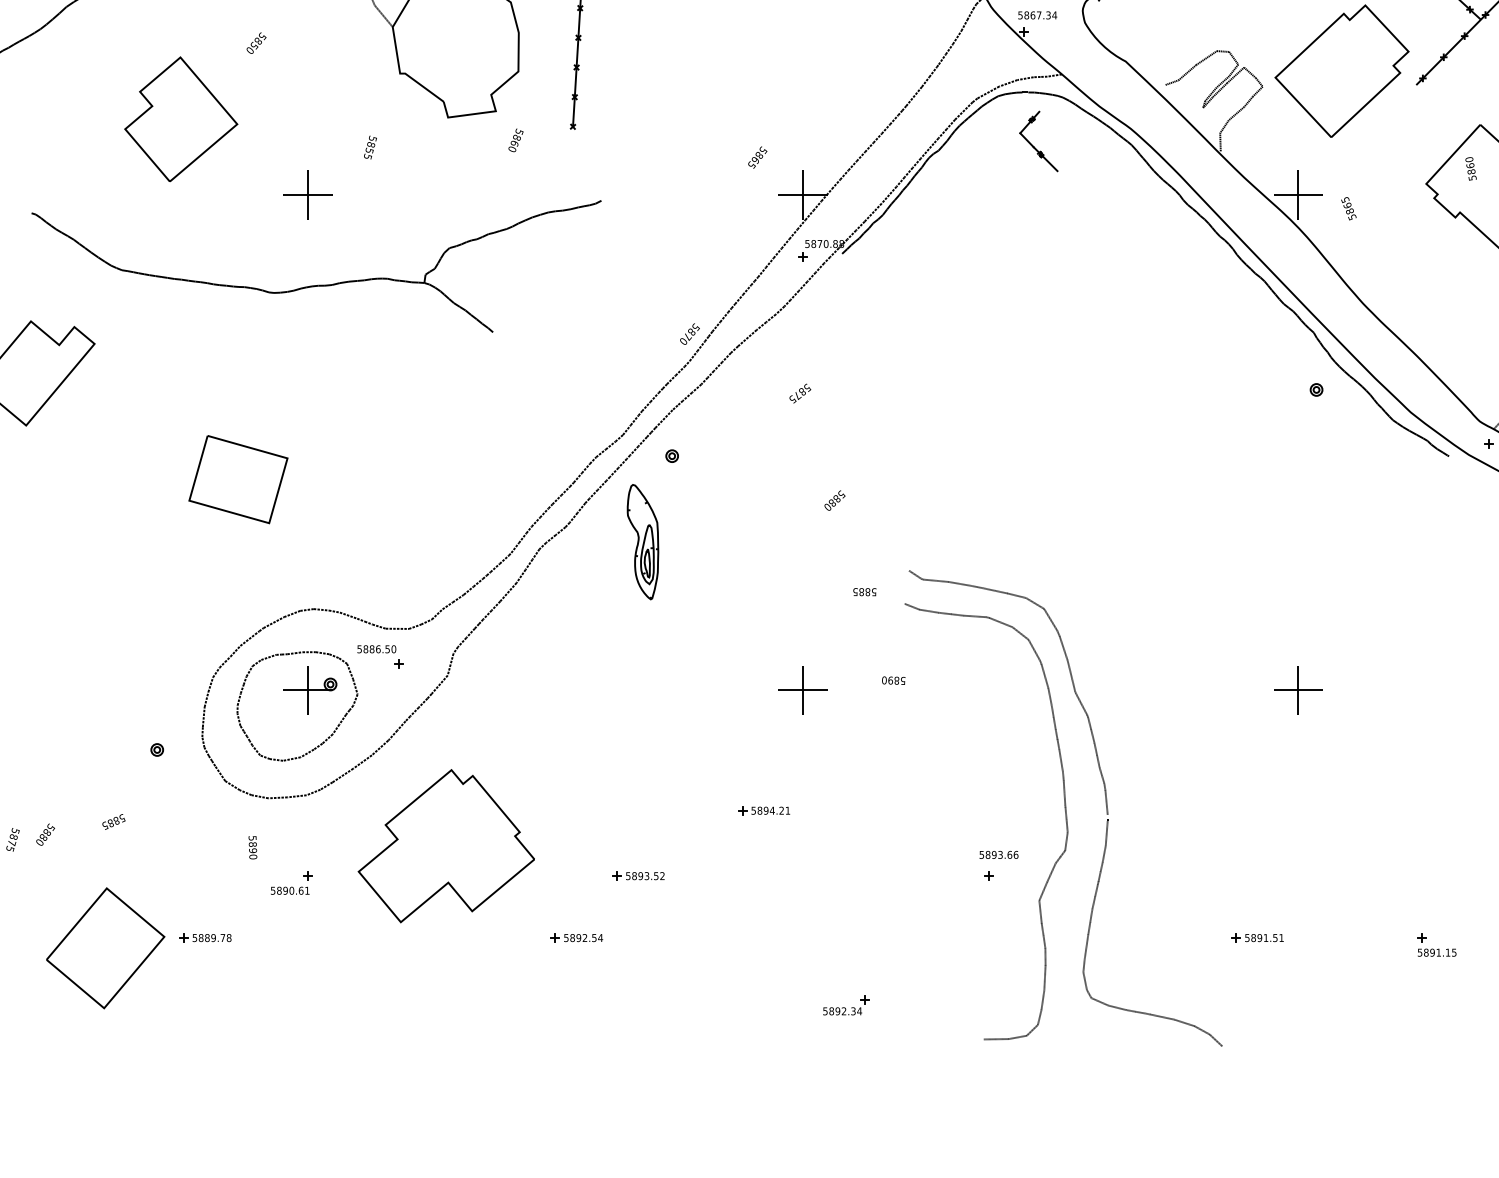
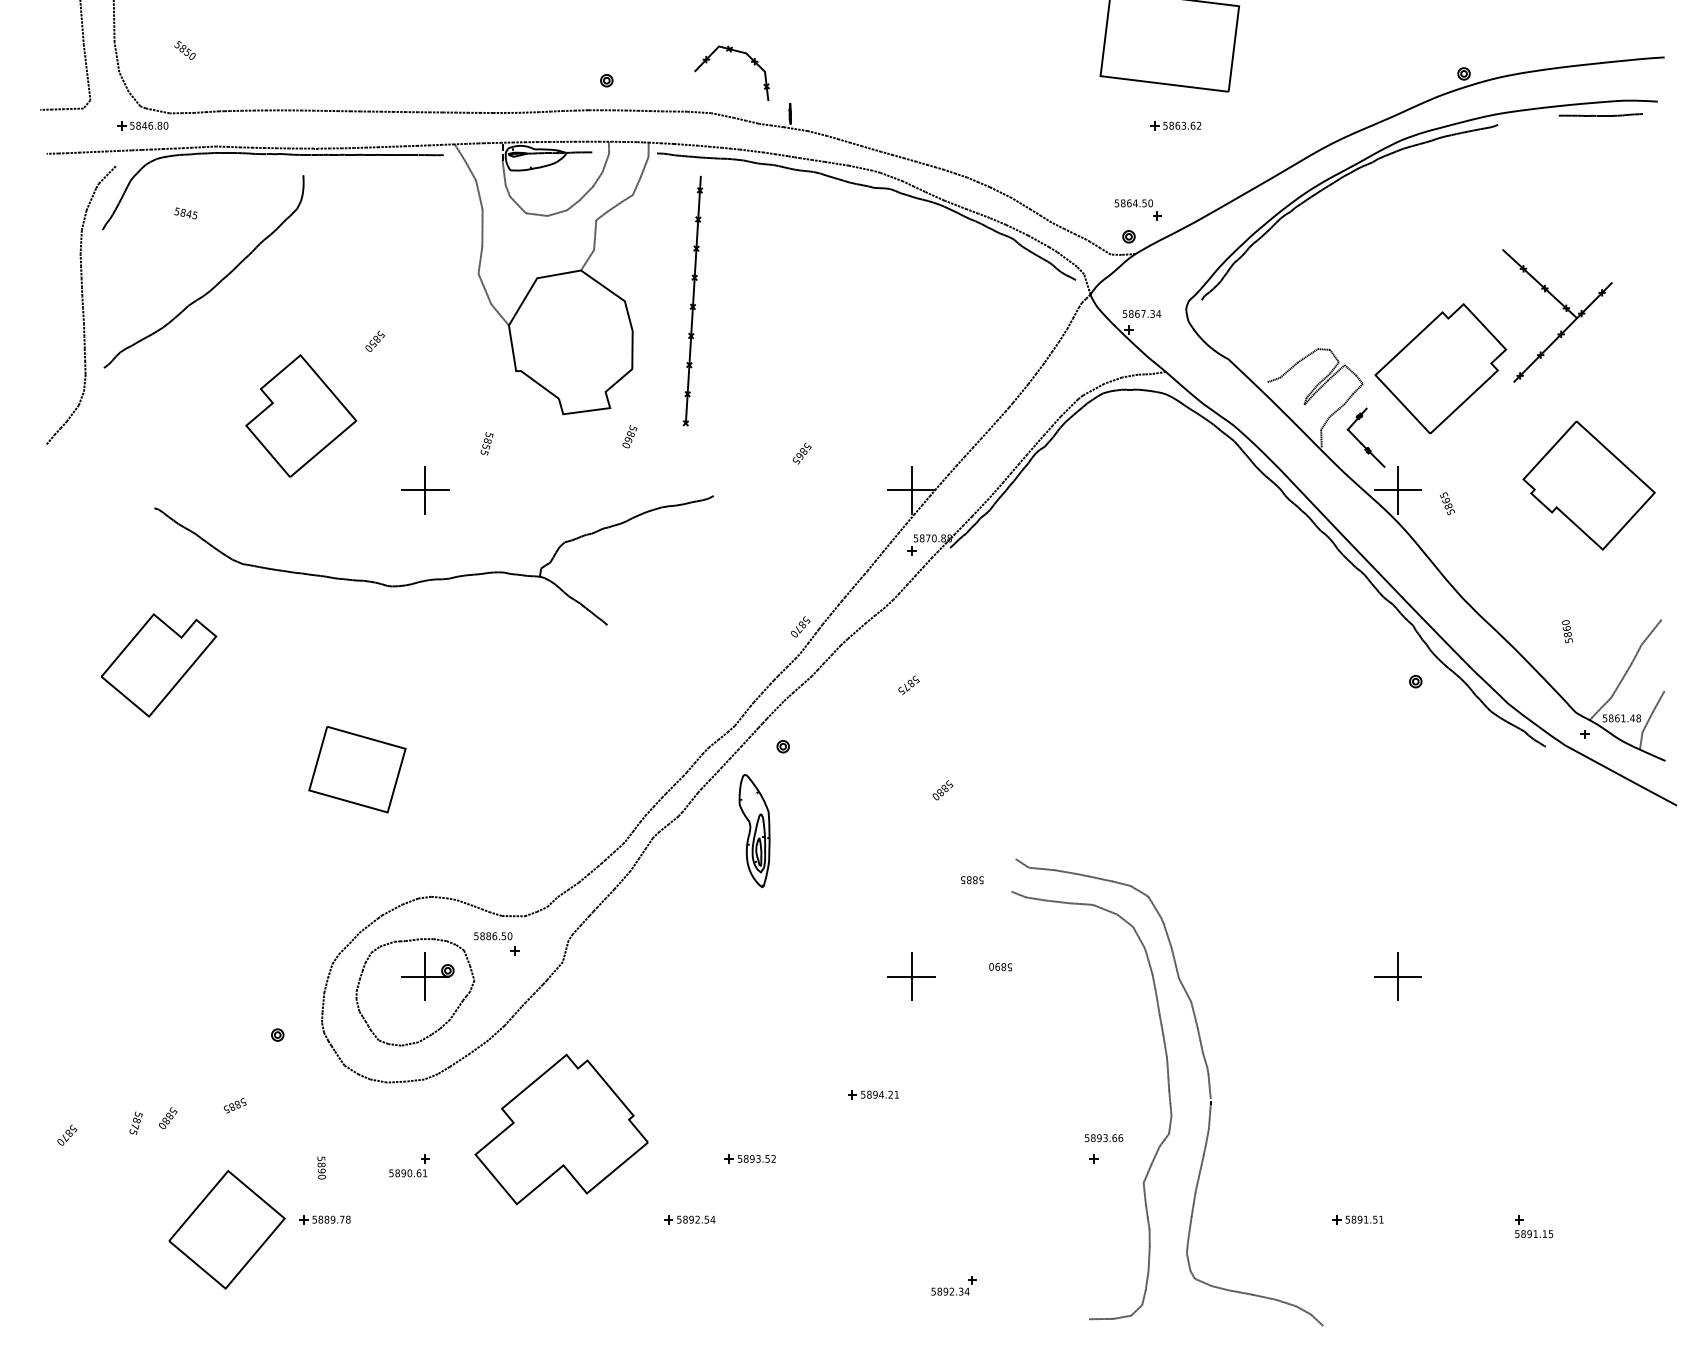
part: (1033, 145) -> (1360, 441), moved
text: (757, 157) -> (801, 453), moved
text: (1471, 168) -> (1567, 631), moved
text: (252, 847) -> (321, 1167), moved

